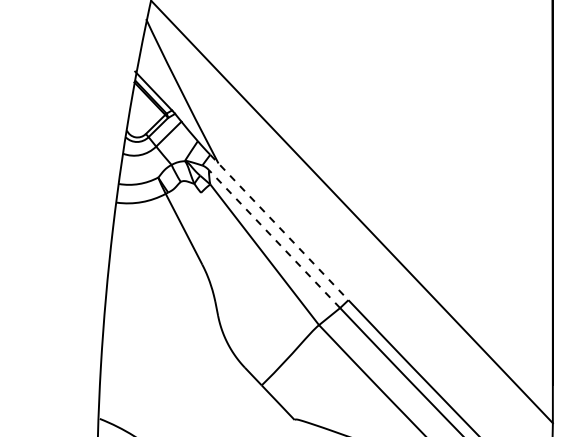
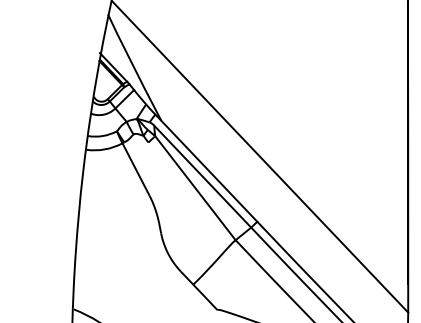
line: (279, 227) -> (206, 168), dashed -> solid
line: (274, 238) -> (202, 176), dashed -> solid

